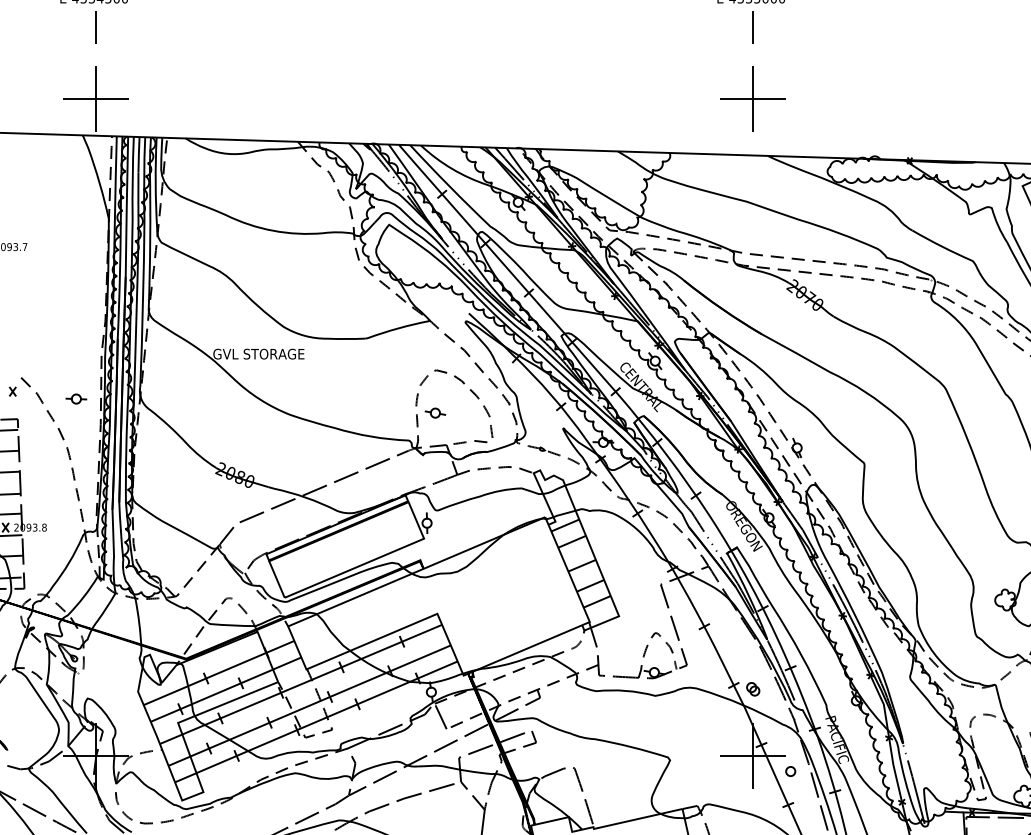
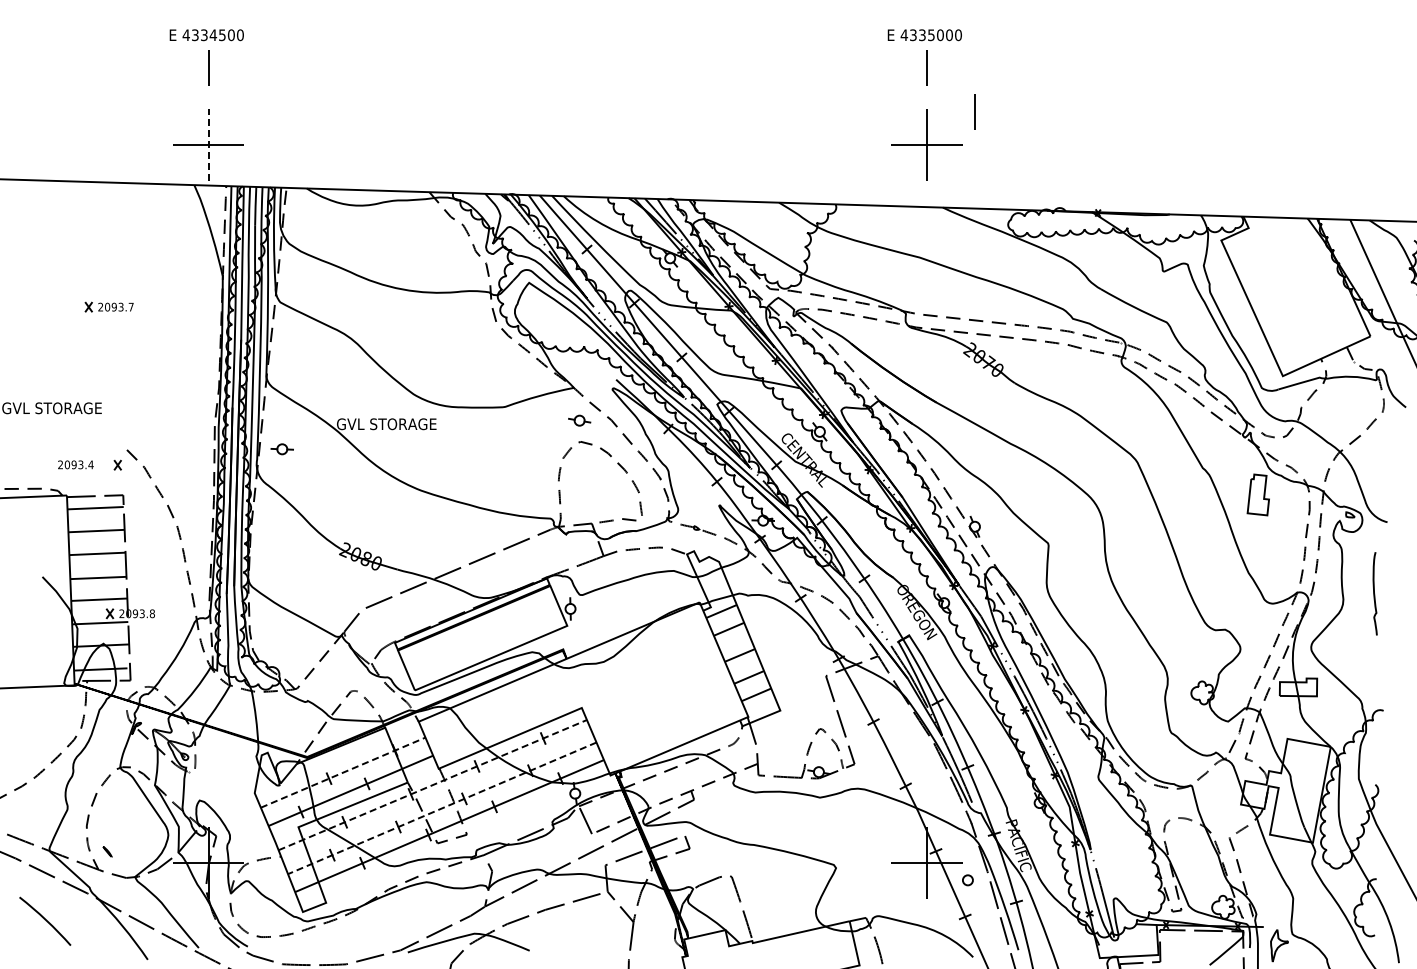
line: (796, 67) -> (974, 111), added
line: (95, 99) -> (208, 145), solid -> dashed
part: (75, 399) -> (281, 449), moved
part: (435, 412) -> (579, 420), moved
line: (219, 672) -> (343, 772), solid -> dashed
line: (301, 683) -> (433, 784), solid -> dashed
part: (752, 689) -> (926, 790), removed
line: (309, 705) -> (442, 808), solid -> dashed

